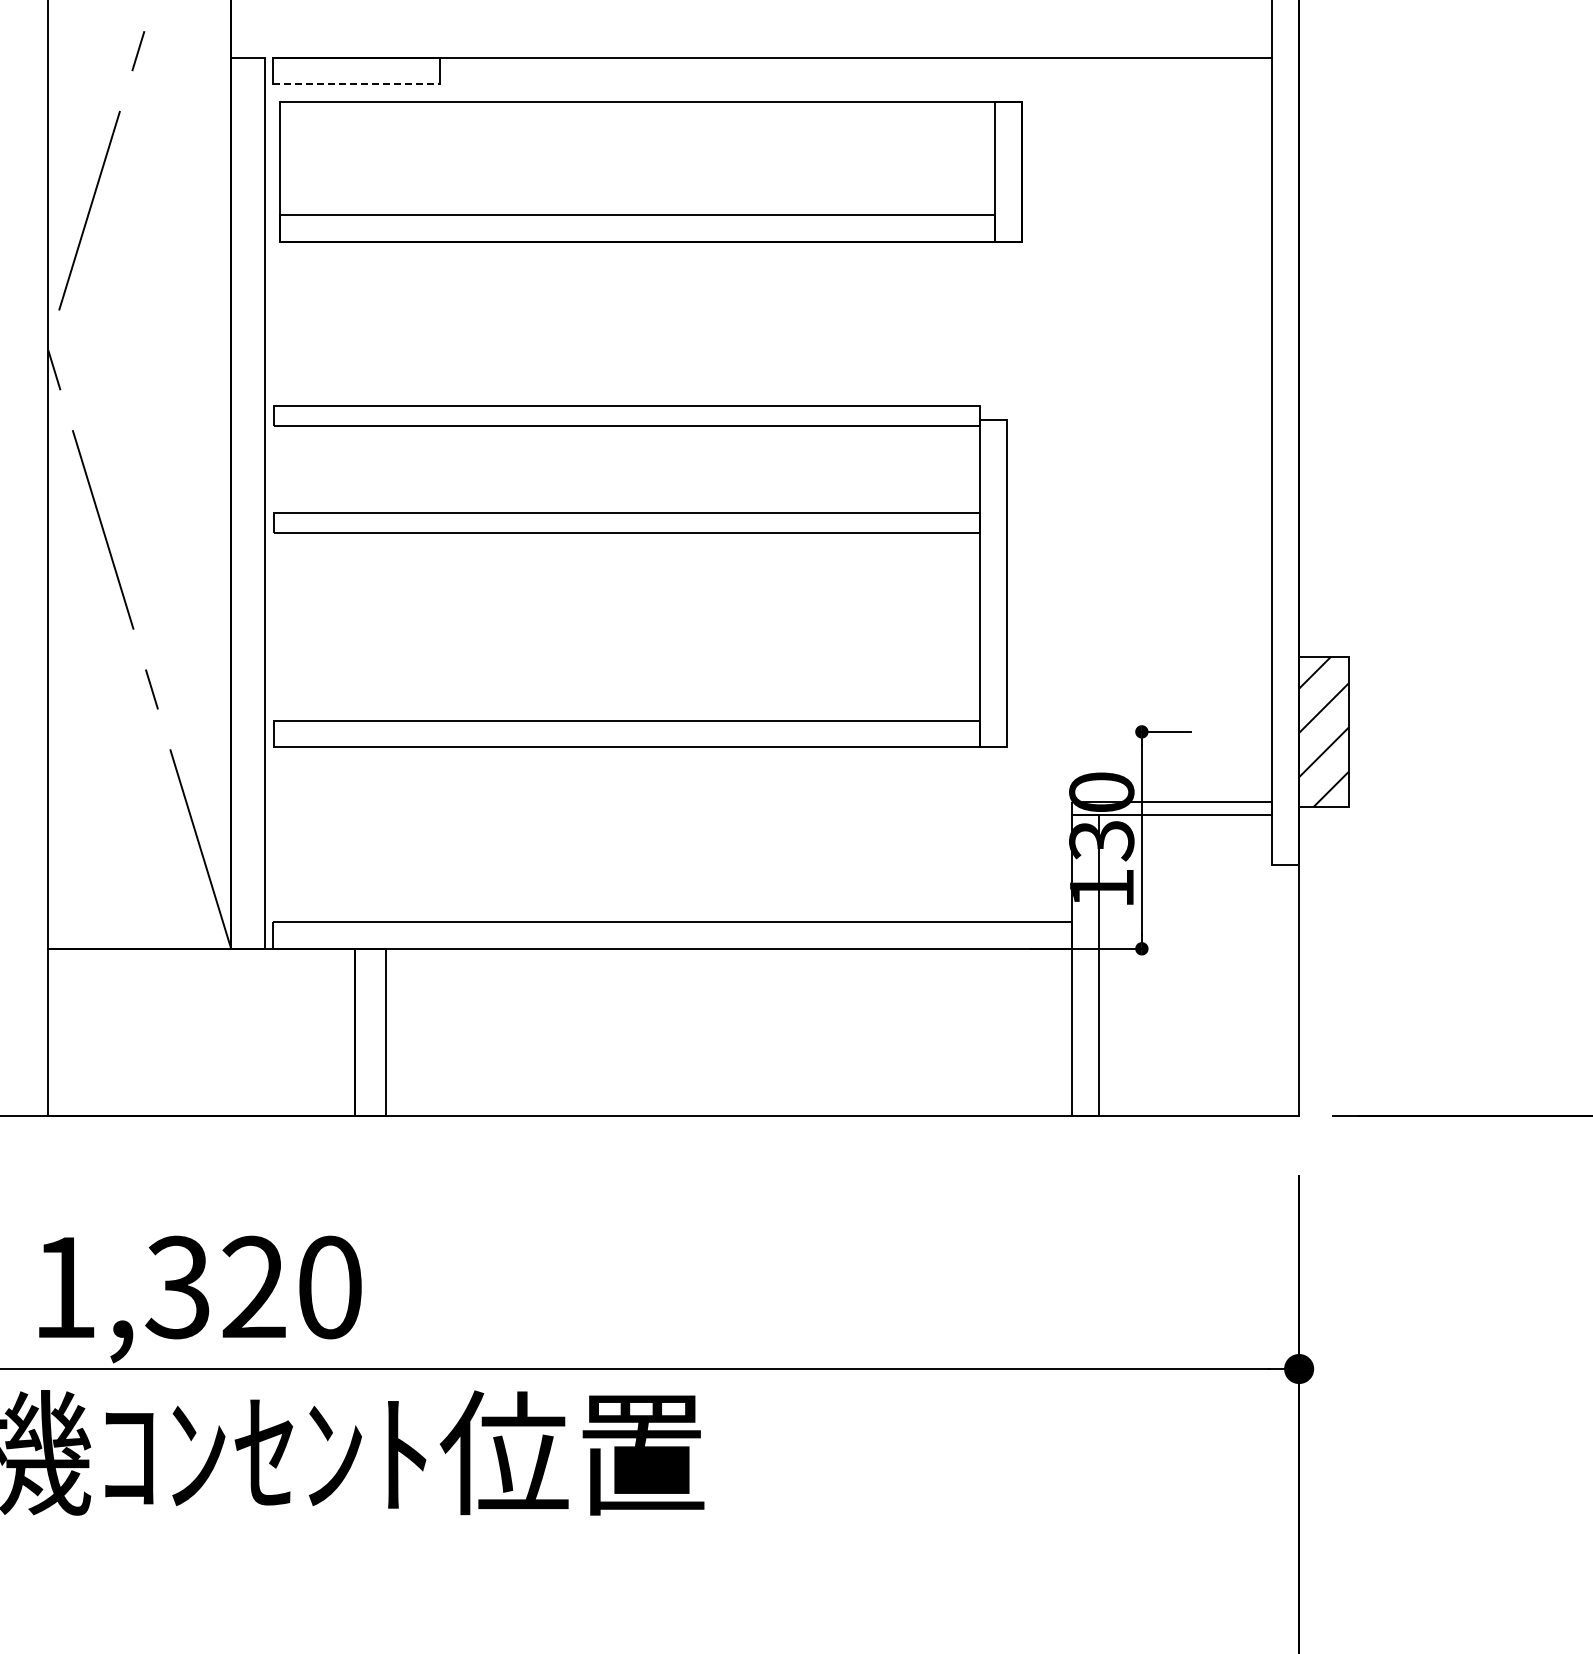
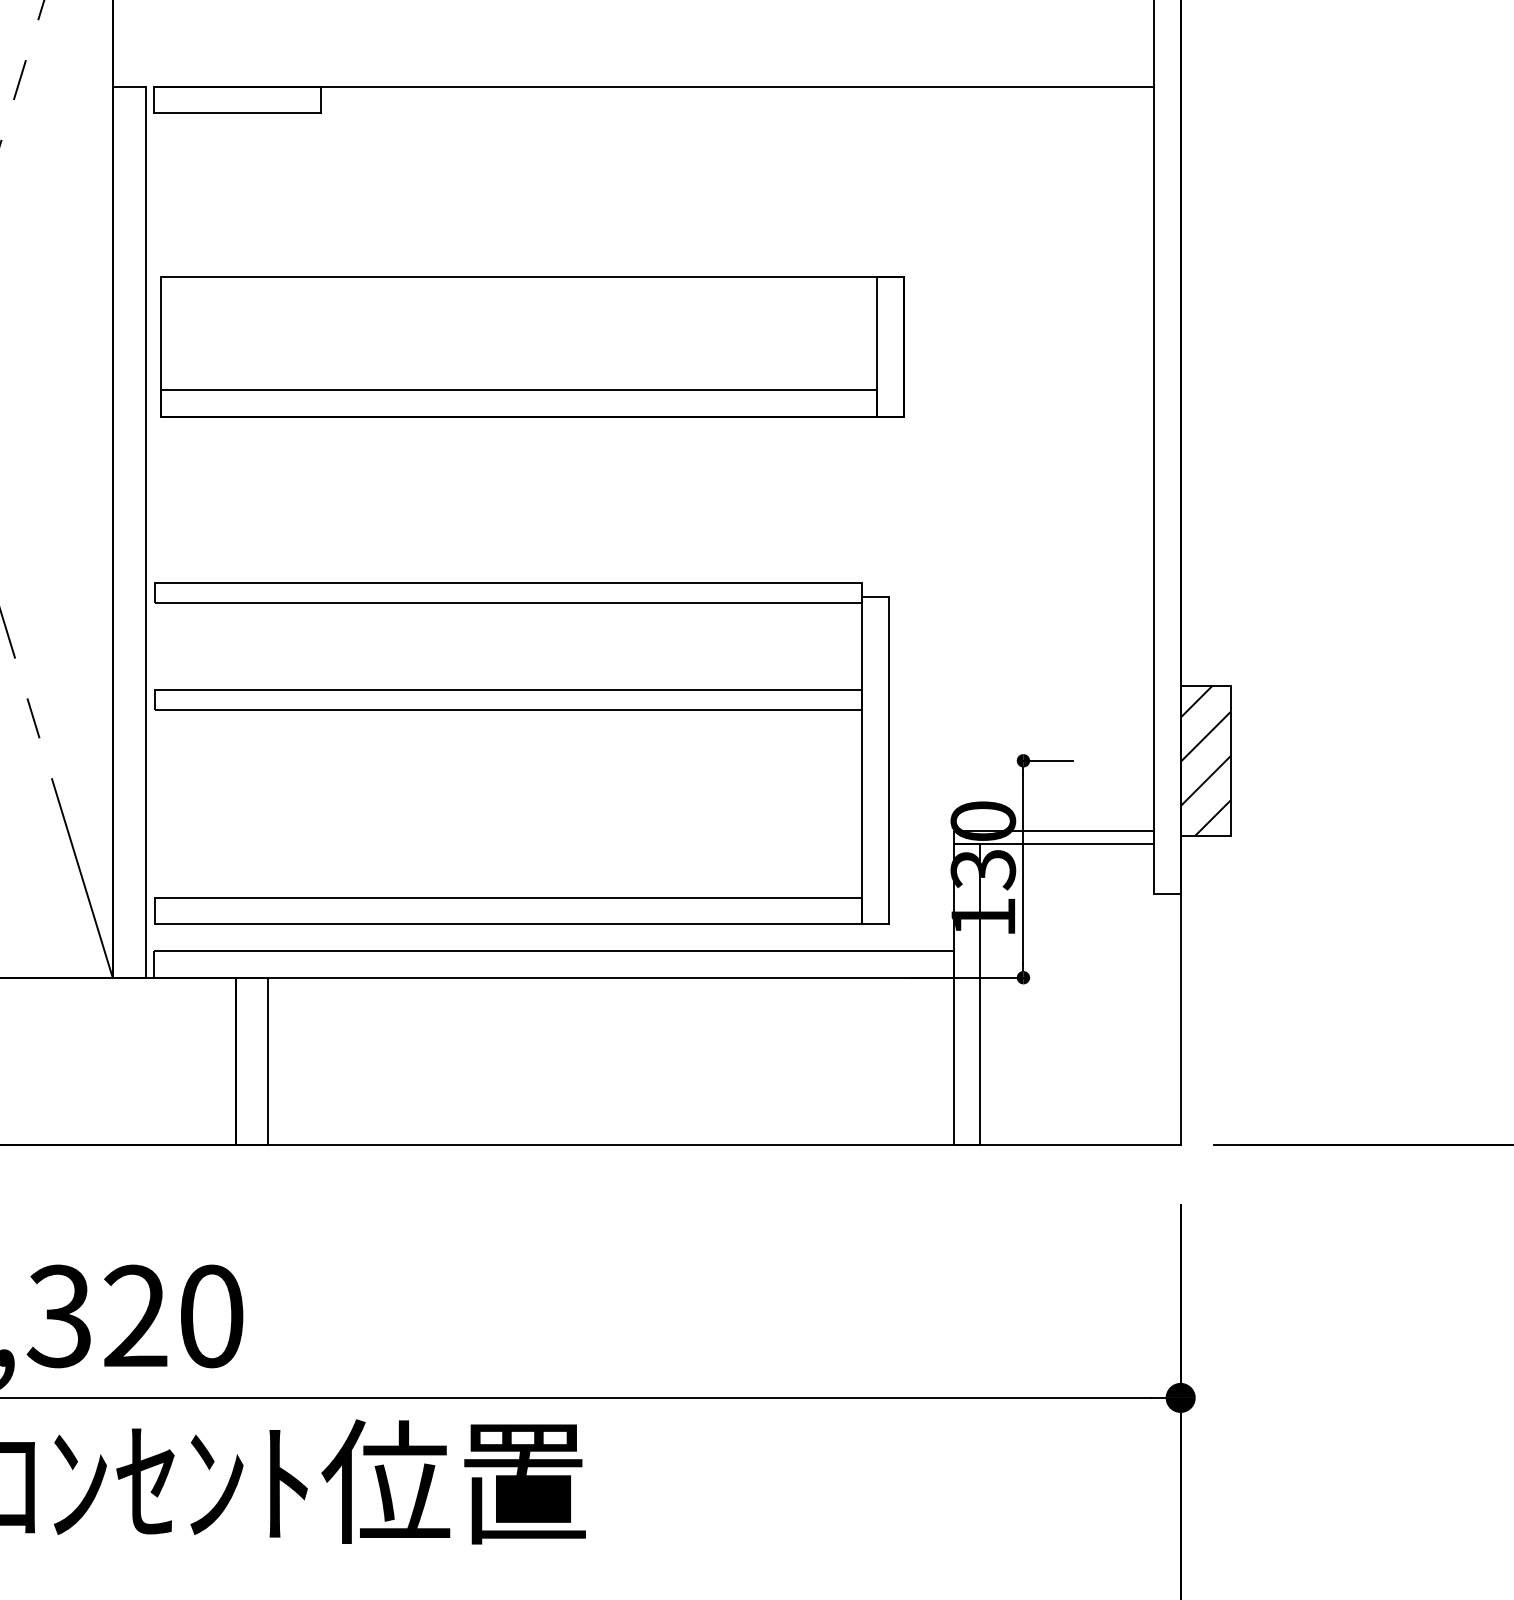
line: (356, 84) -> (238, 113), dashed -> solid
part: (650, 171) -> (532, 346), moved
part: (640, 533) -> (522, 710), moved

